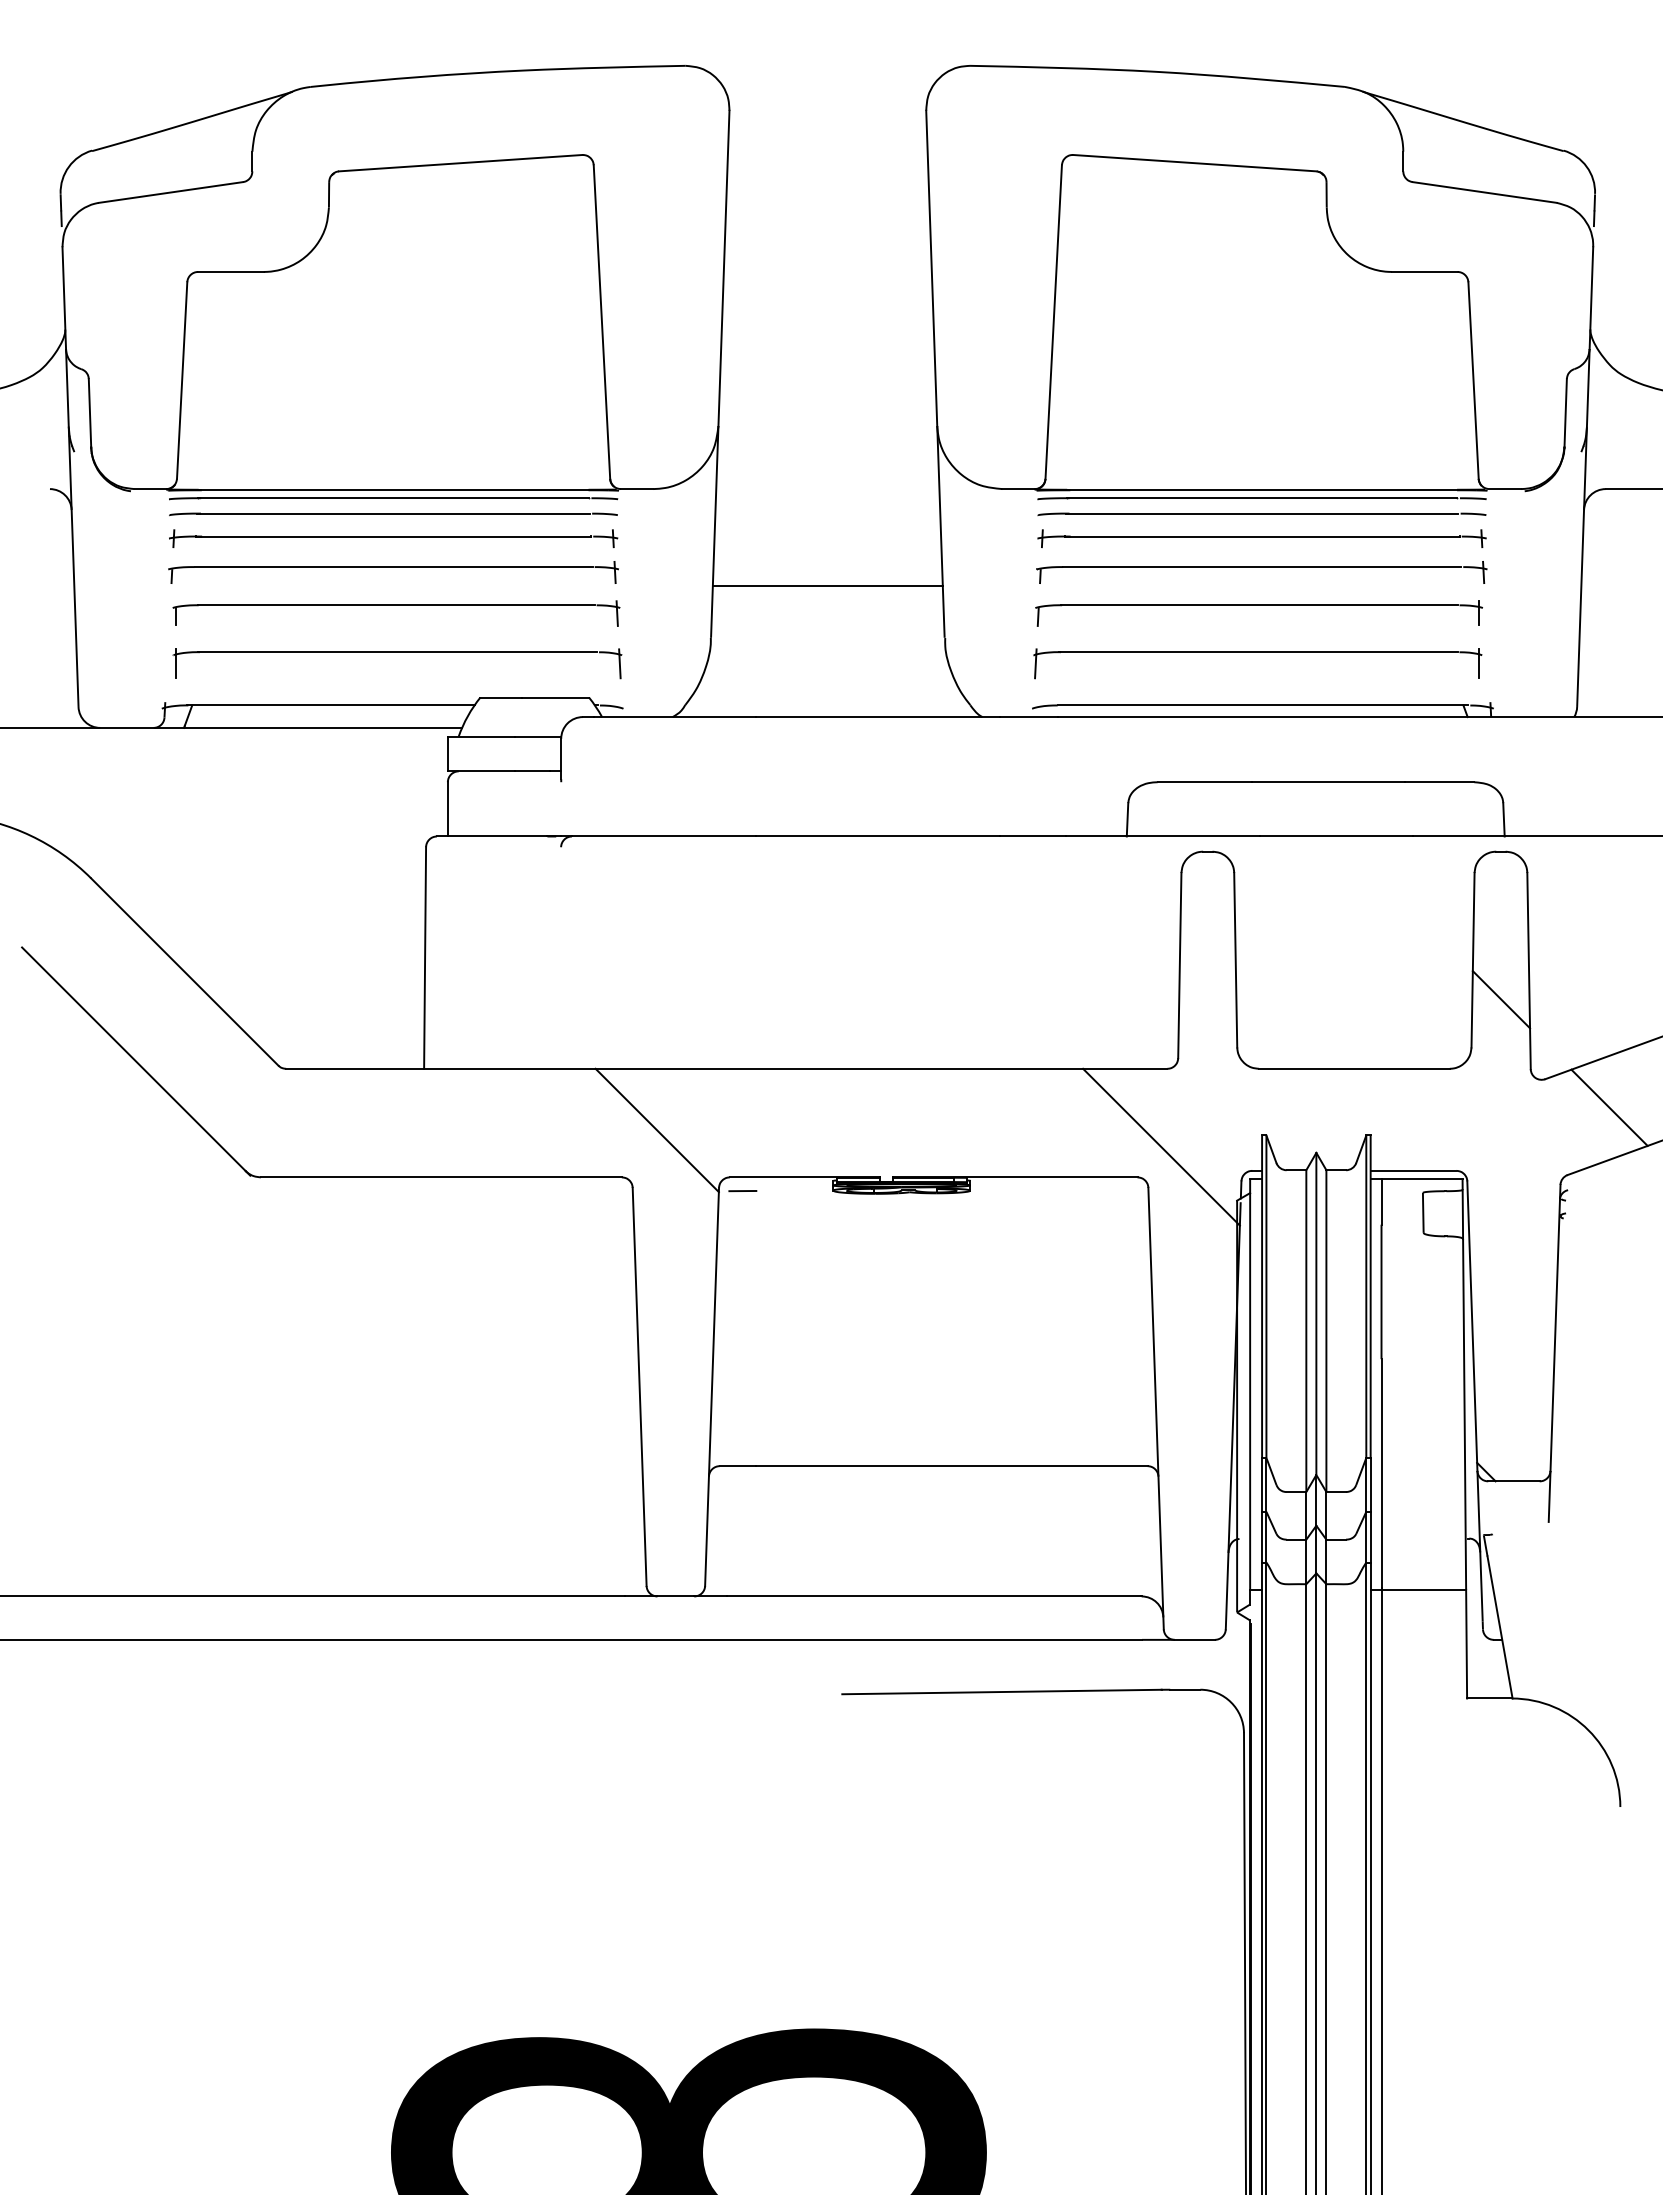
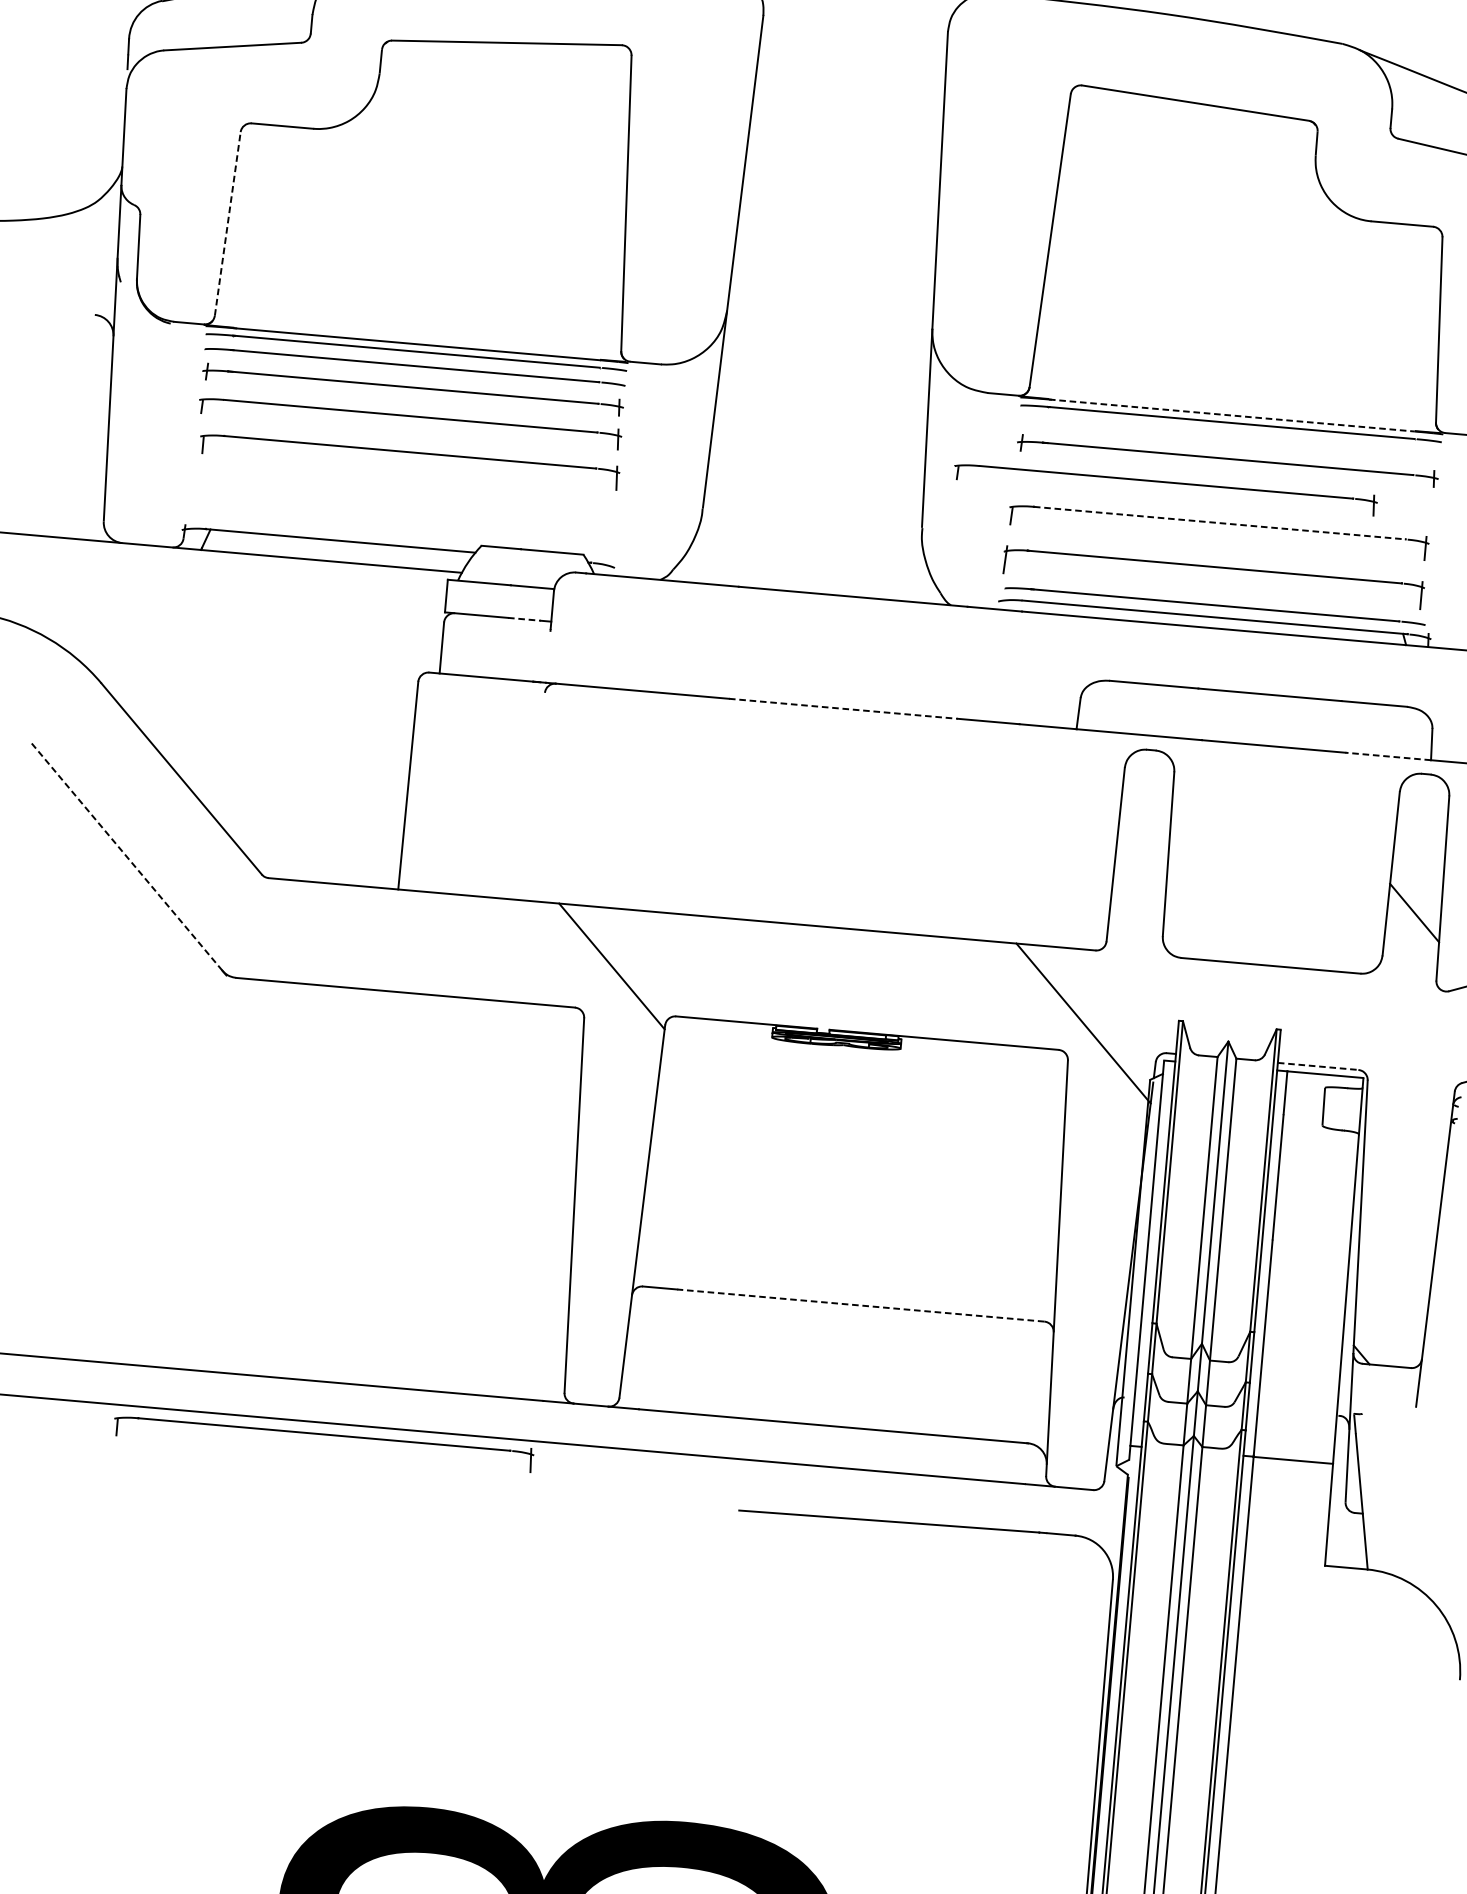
line: (182, 380) -> (228, 223), solid -> dashed
line: (1262, 490) -> (1232, 415), solid -> dashed
part: (1261, 513) -> (1214, 605), moved
part: (1261, 572) -> (1165, 487), moved
line: (827, 586) -> (816, 470), removed
line: (1259, 605) -> (1219, 523), solid -> dashed
part: (397, 652) -> (407, 496), removed
line: (533, 771) -> (525, 619), solid -> dashed
line: (878, 836) -> (843, 708), solid -> dashed
line: (1459, 836) -> (1388, 756), solid -> dashed
line: (133, 1058) -> (126, 855), solid -> dashed
line: (1413, 1170) -> (1318, 1066), solid -> dashed
line: (742, 1190) -> (686, 1029), removed
line: (951, 1466) -> (860, 1305), solid -> dashed
part: (396, 1652) -> (324, 1434), added

